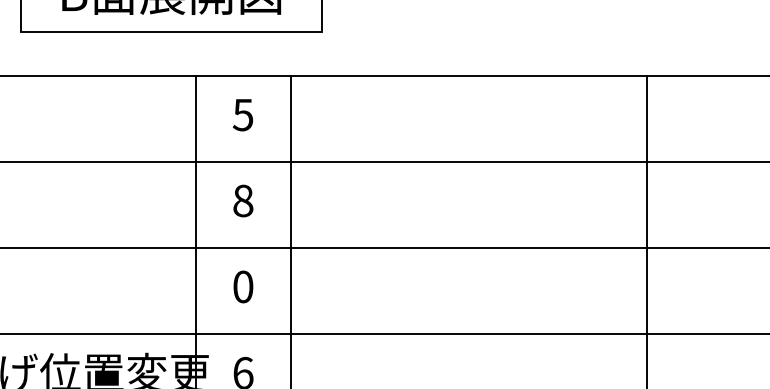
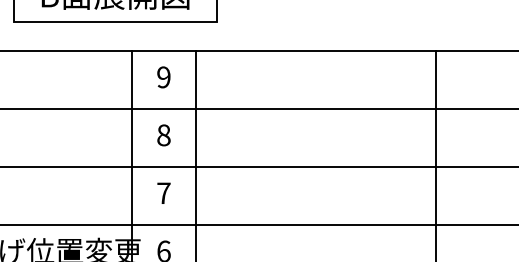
text: (242, 115) -> (163, 77), 5 -> 9
text: (242, 287) -> (163, 193), 0 -> 7

